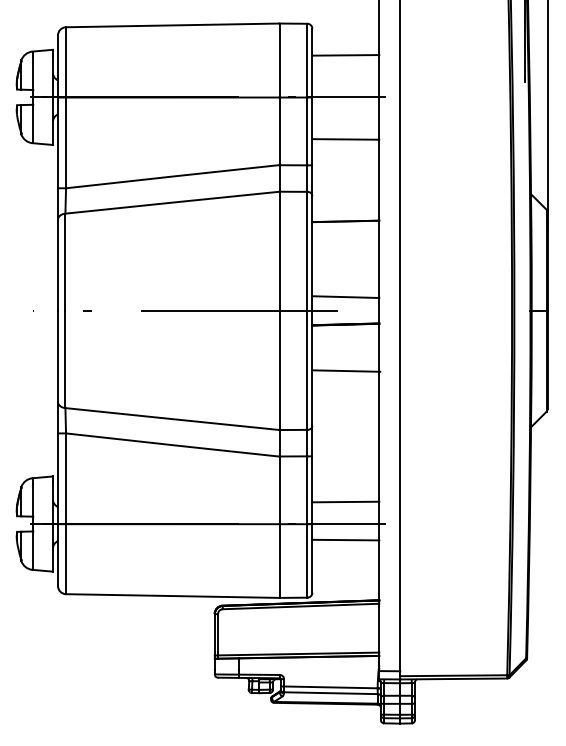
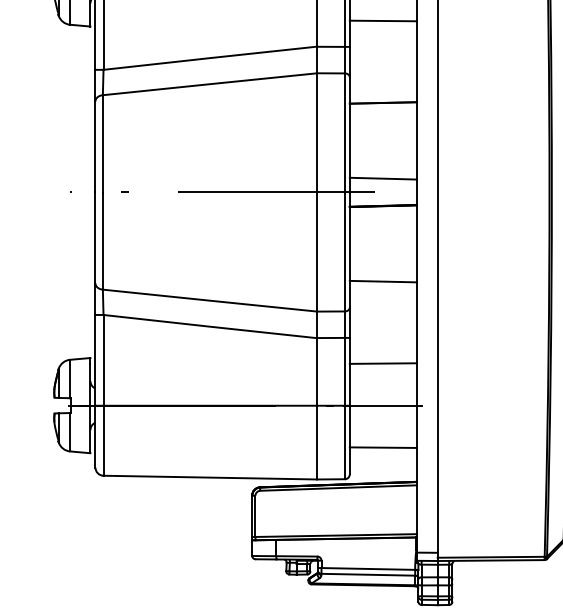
line: (346, 370) -> (382, 281), moved
line: (345, 501) -> (382, 363), moved
line: (345, 539) -> (382, 447), moved

